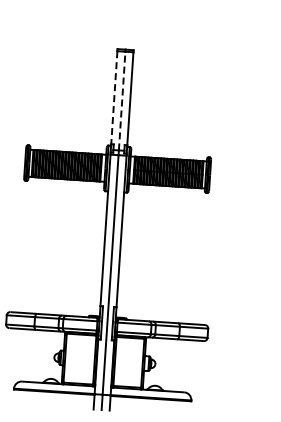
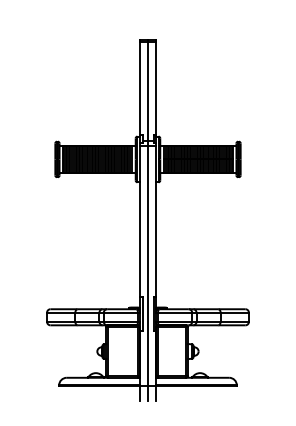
line: (113, 97) -> (139, 88), dashed -> solid
line: (122, 100) -> (148, 90), dashed -> solid

